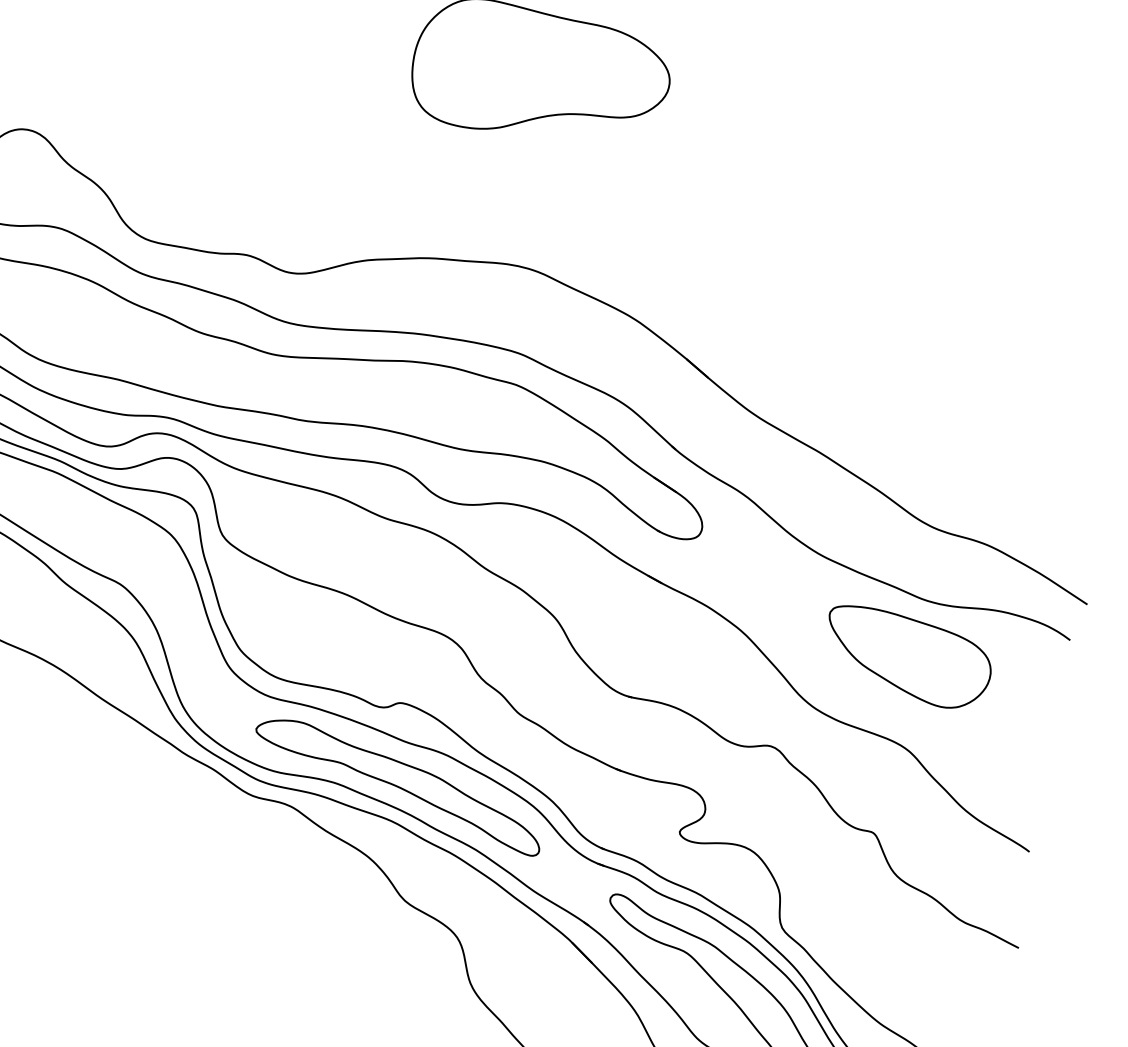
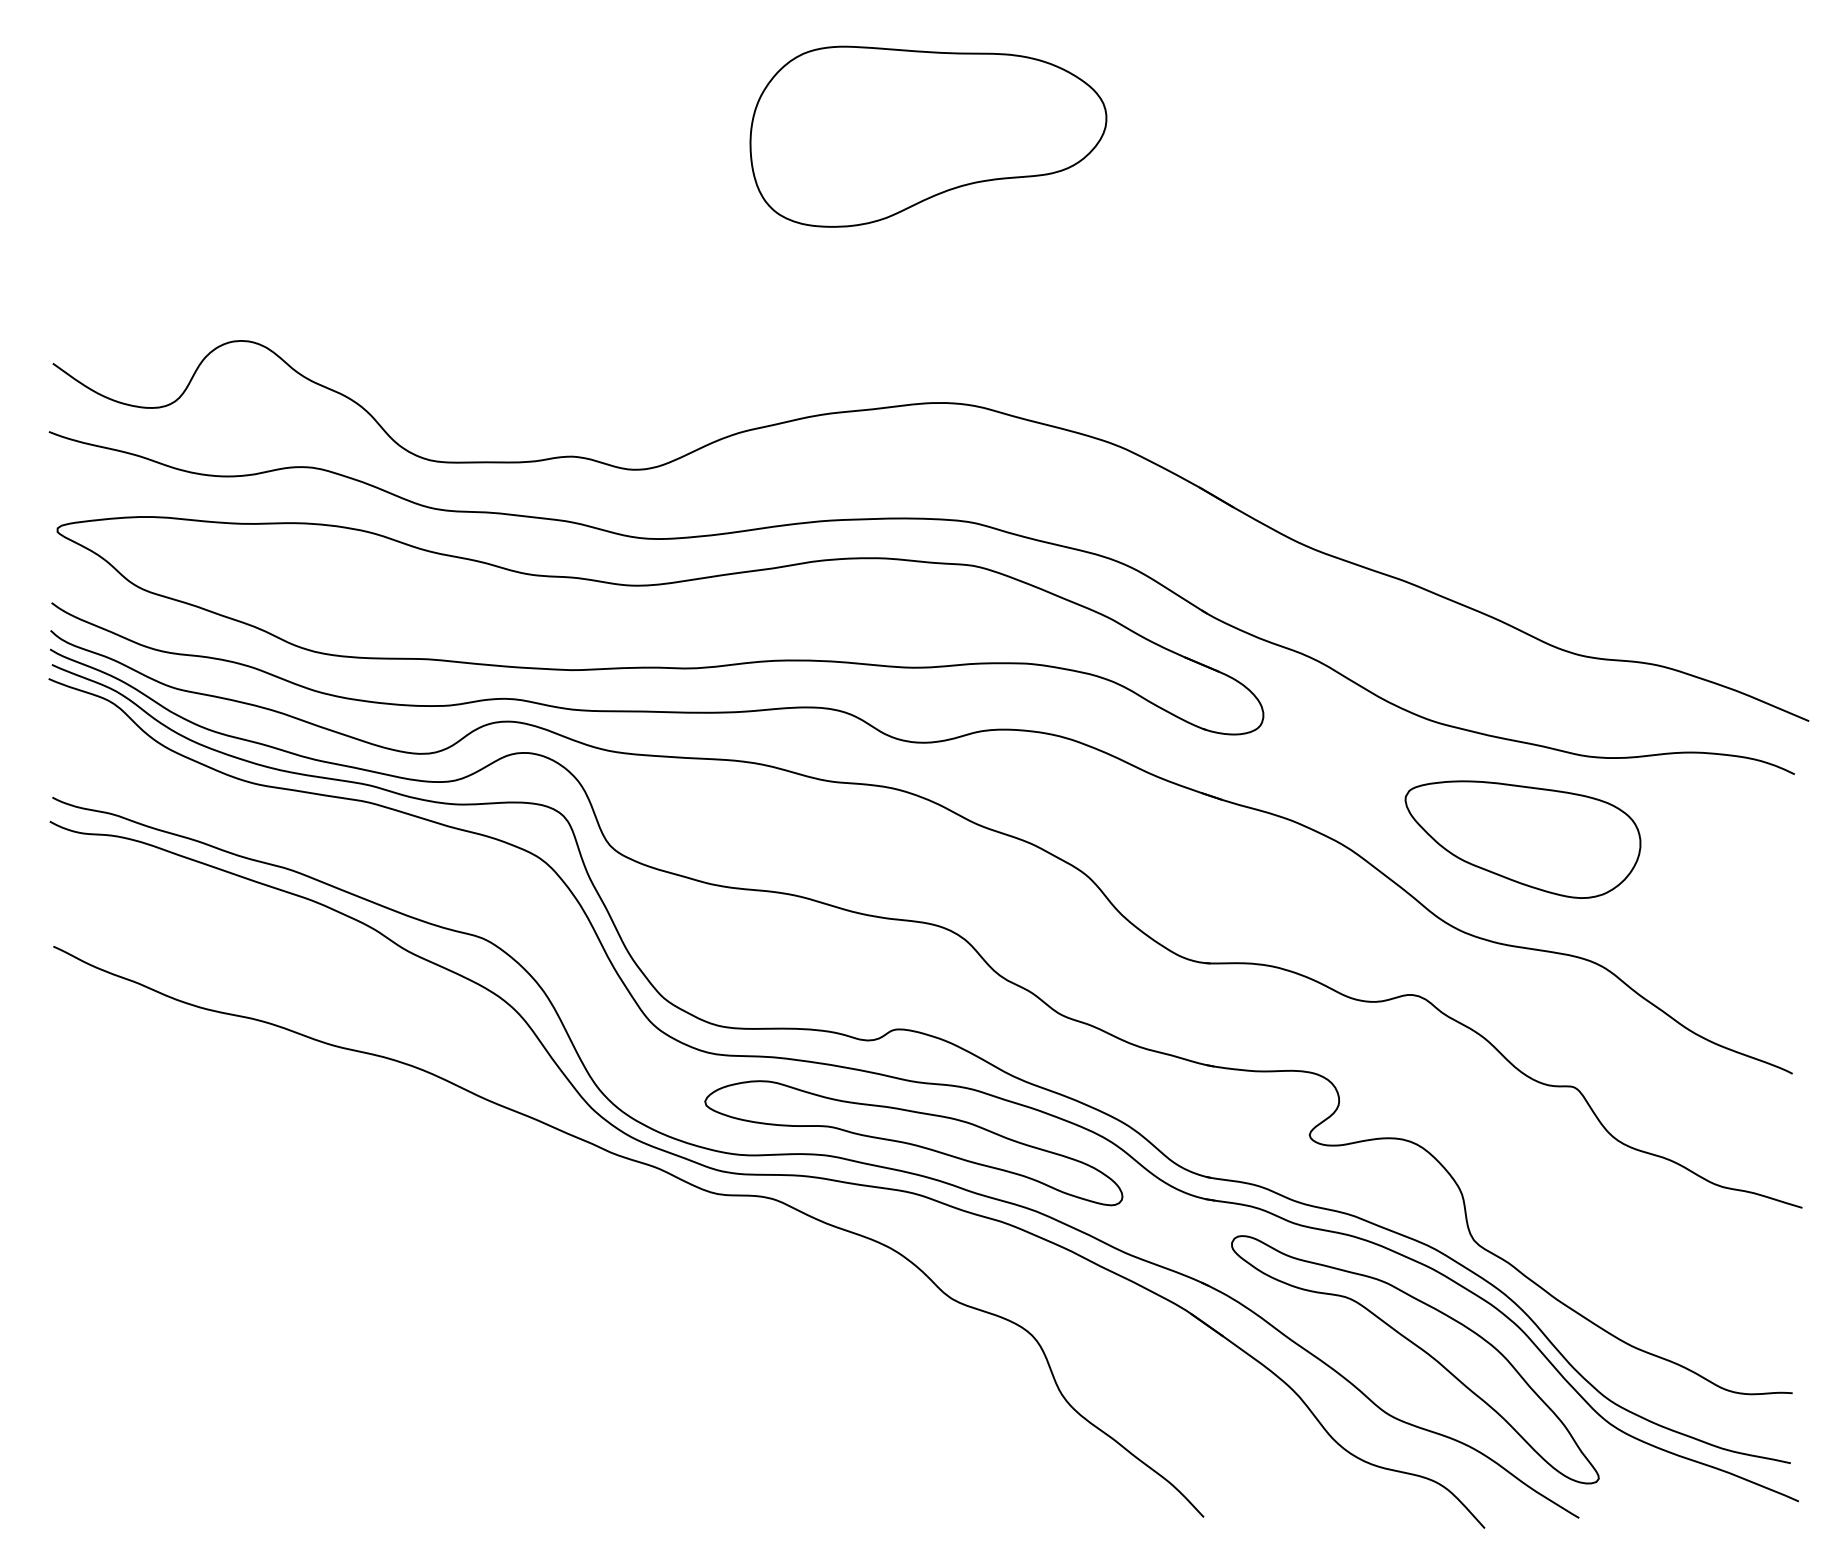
part: (907, 657) -> (1522, 839), moved

